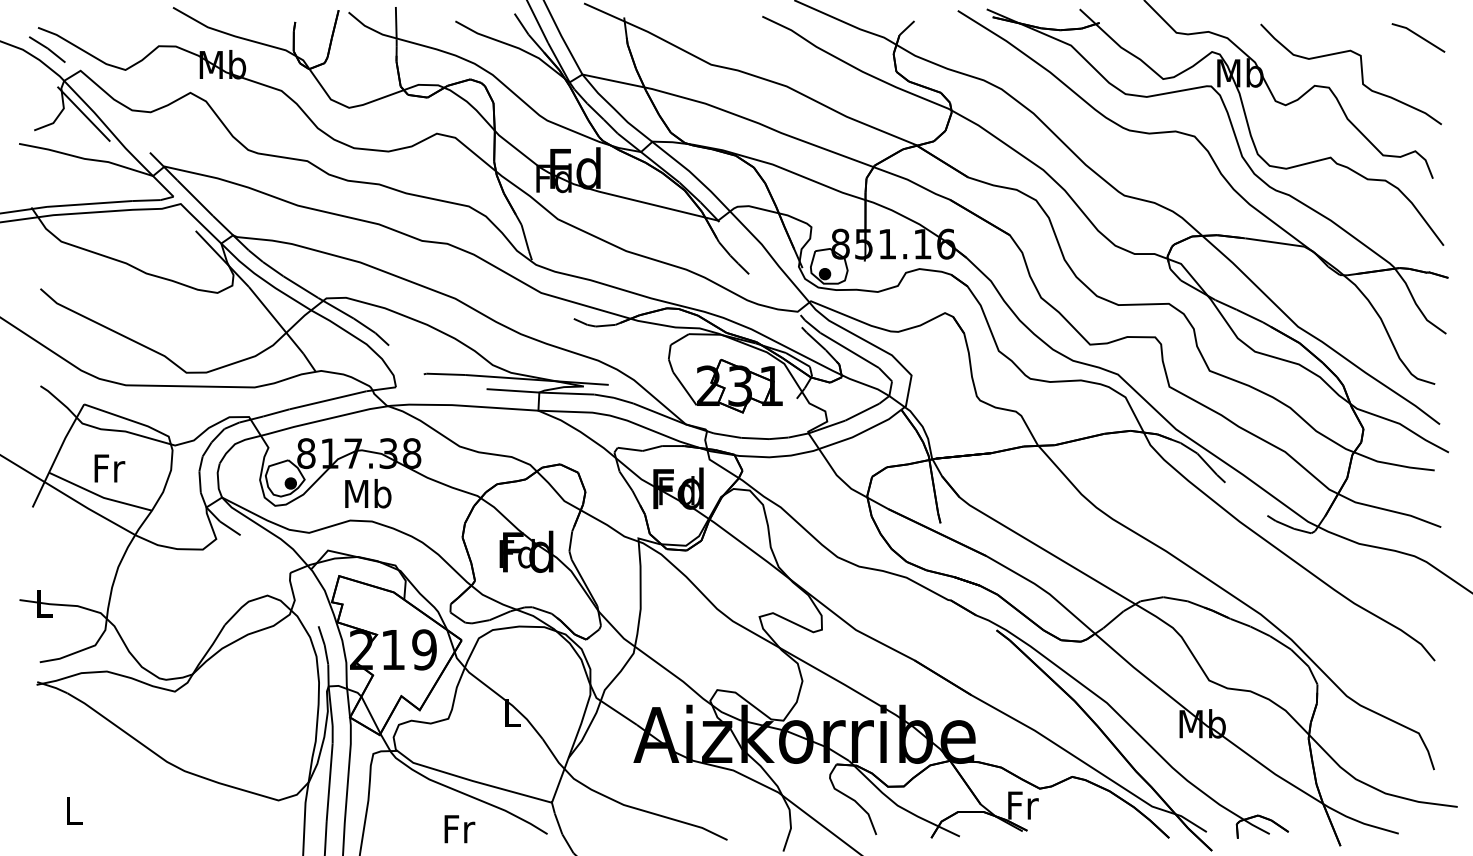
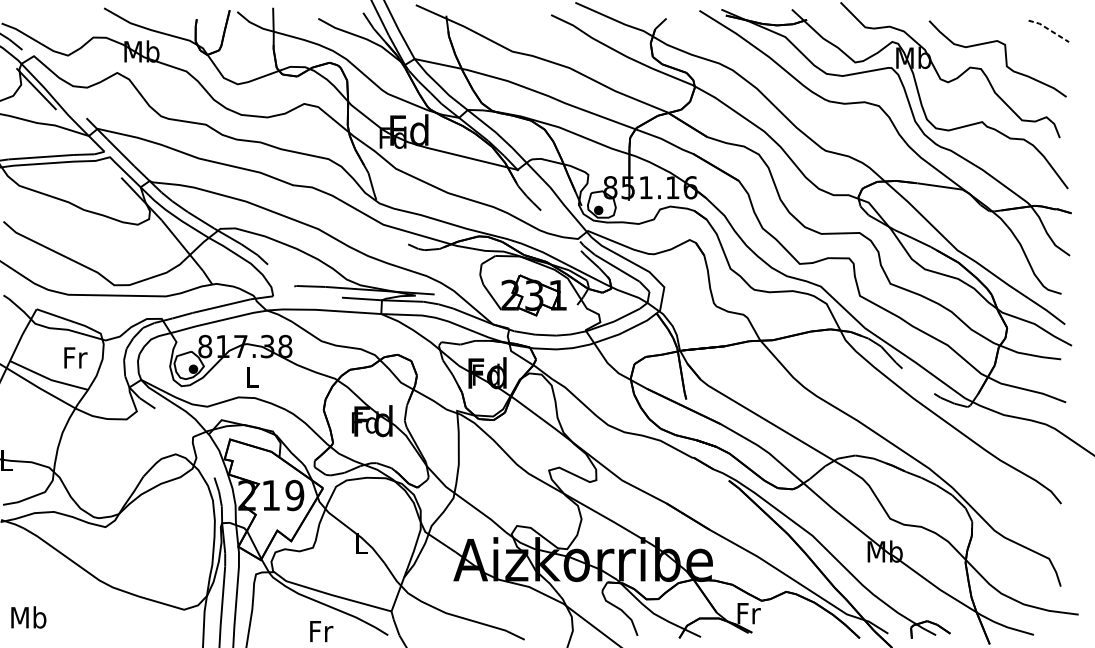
line: (1418, 35) -> (1048, 29), solid -> dashed
text: (109, 468) -> (75, 357), moved
text: (368, 493) -> (252, 376), Mb -> L
text: (73, 810) -> (28, 617), L -> Mb

